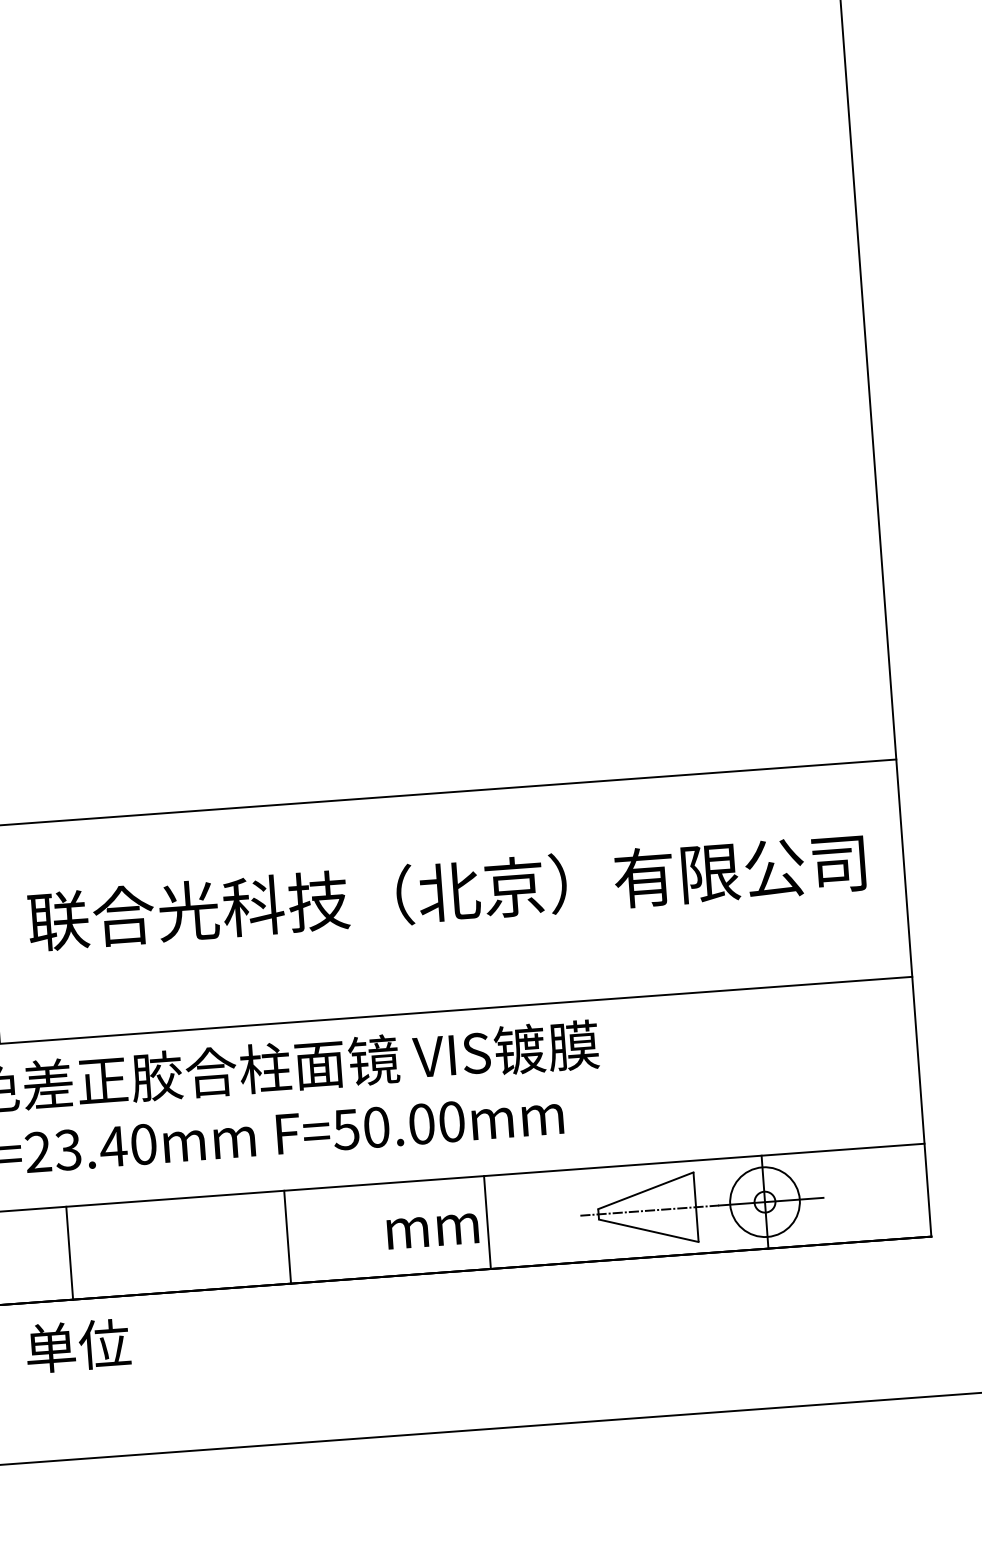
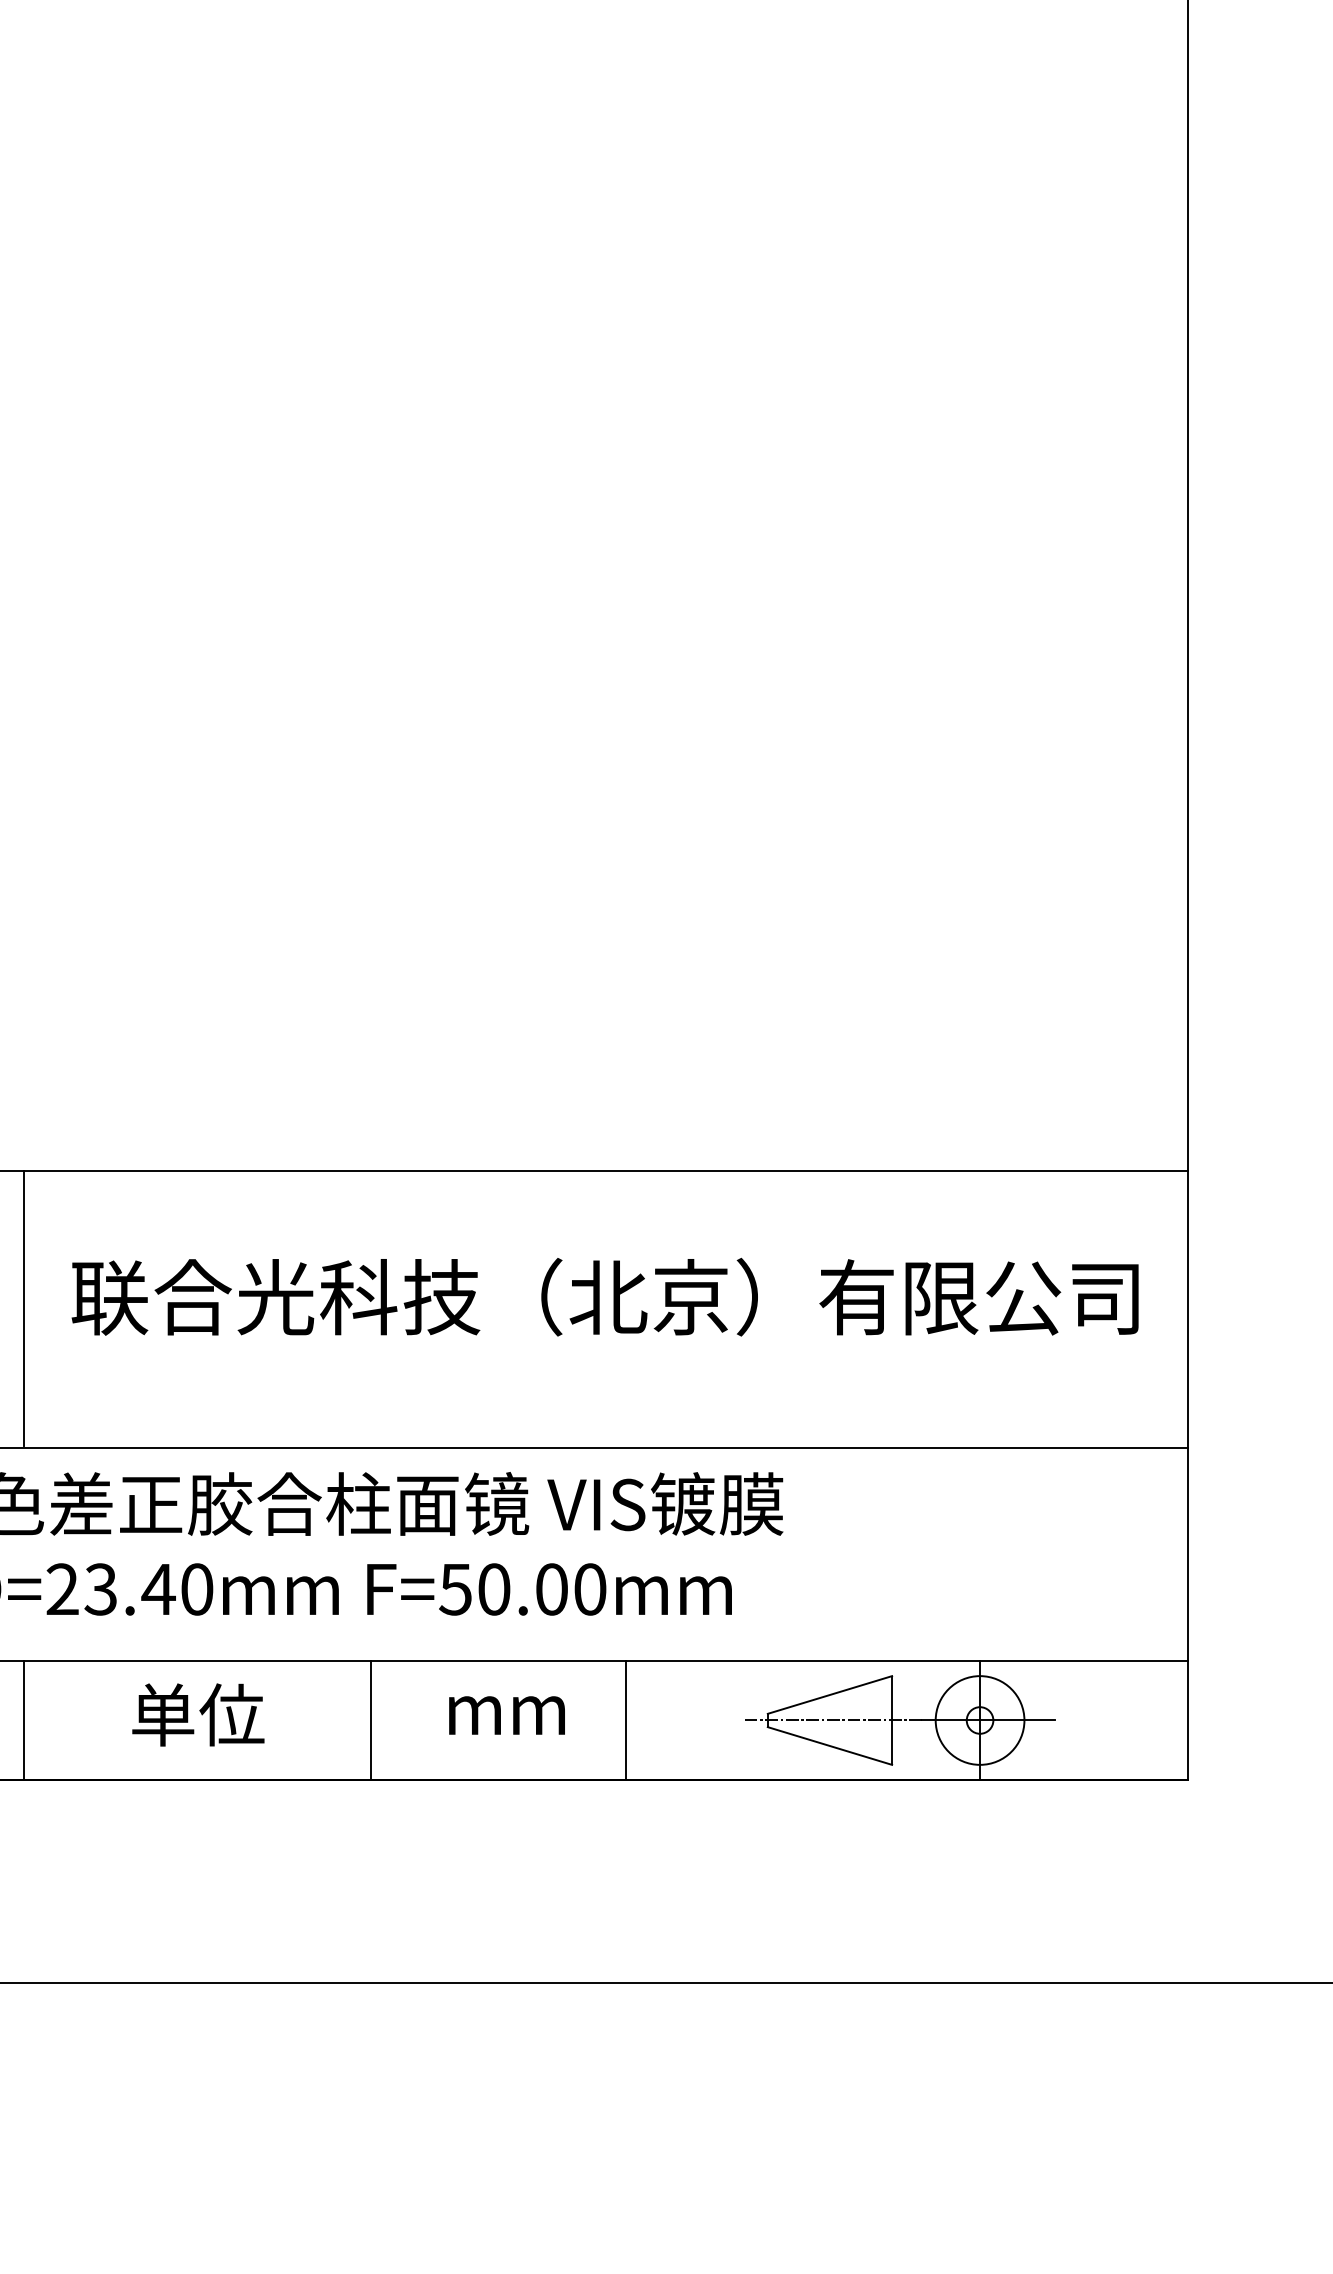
text: (432, 1231) -> (506, 1715), moved
line: (70, 1253) -> (24, 1720), moved
text: (78, 1345) -> (198, 1714), moved

